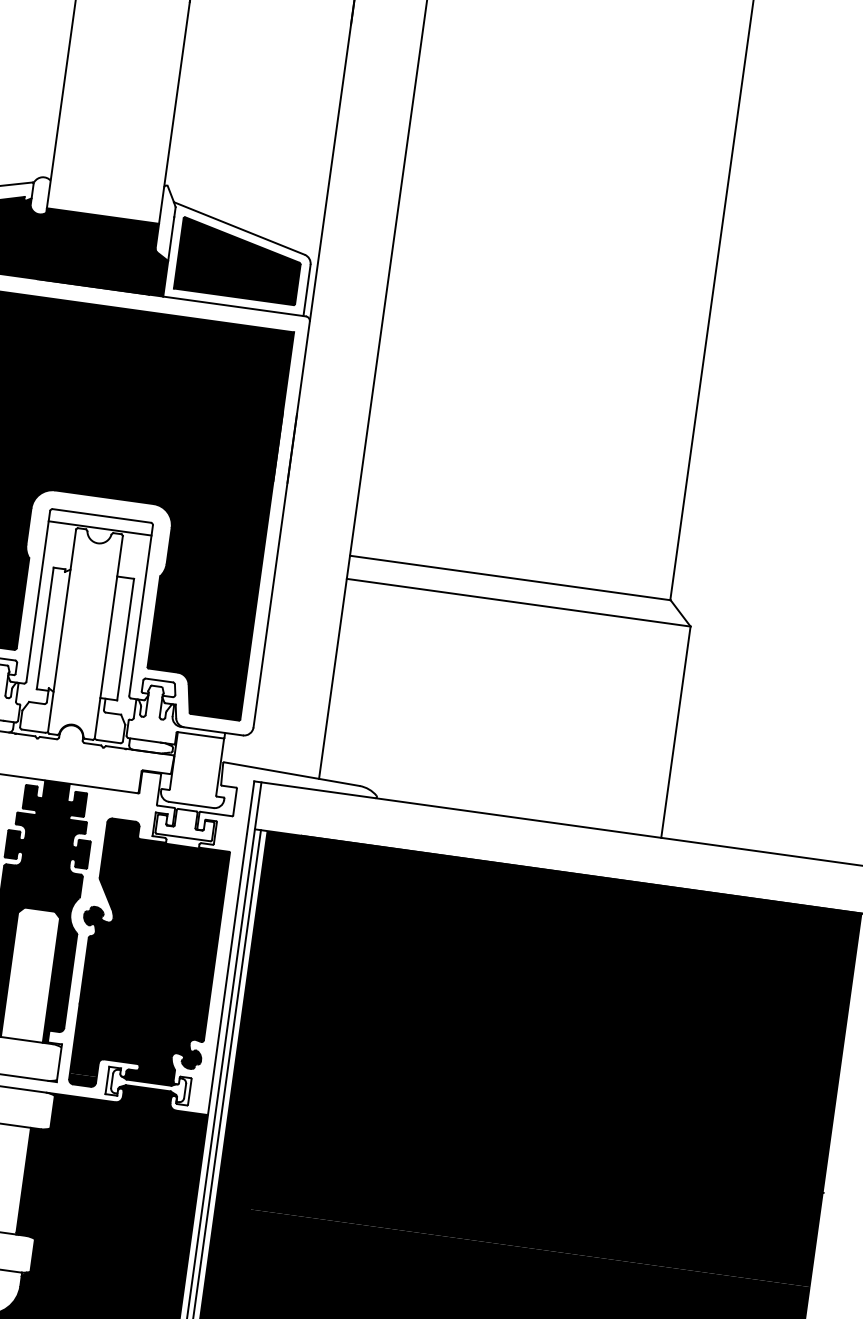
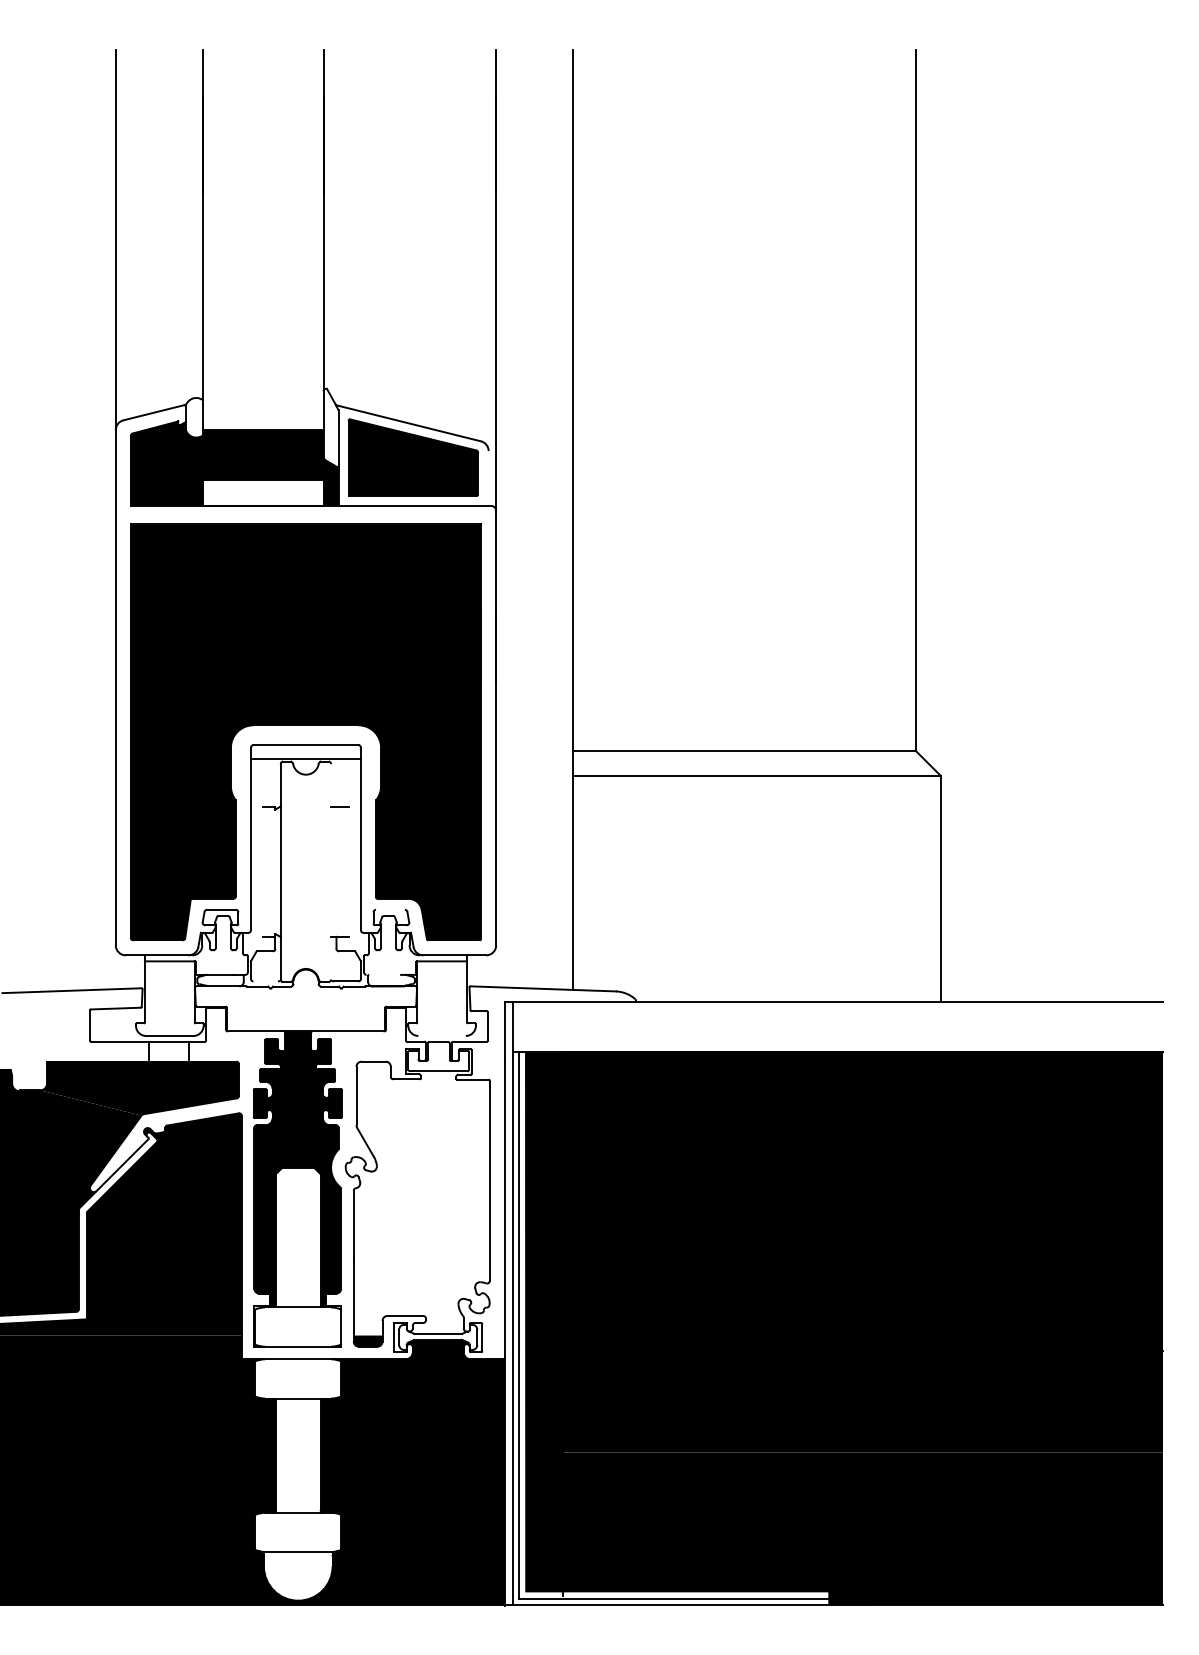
fill: (94, 274) -> (263, 492), removed
line: (306, 290) -> (488, 478), removed
line: (44, 628) -> (262, 871), removed
line: (108, 636) -> (330, 871), removed
line: (126, 639) -> (349, 871), removed
line: (159, 680) -> (390, 909), removed
line: (33, 731) -> (265, 981), removed
line: (145, 740) -> (384, 974), removed
line: (190, 804) -> (441, 1035), removed
fill: (147, 953) -> (417, 1198), removed

